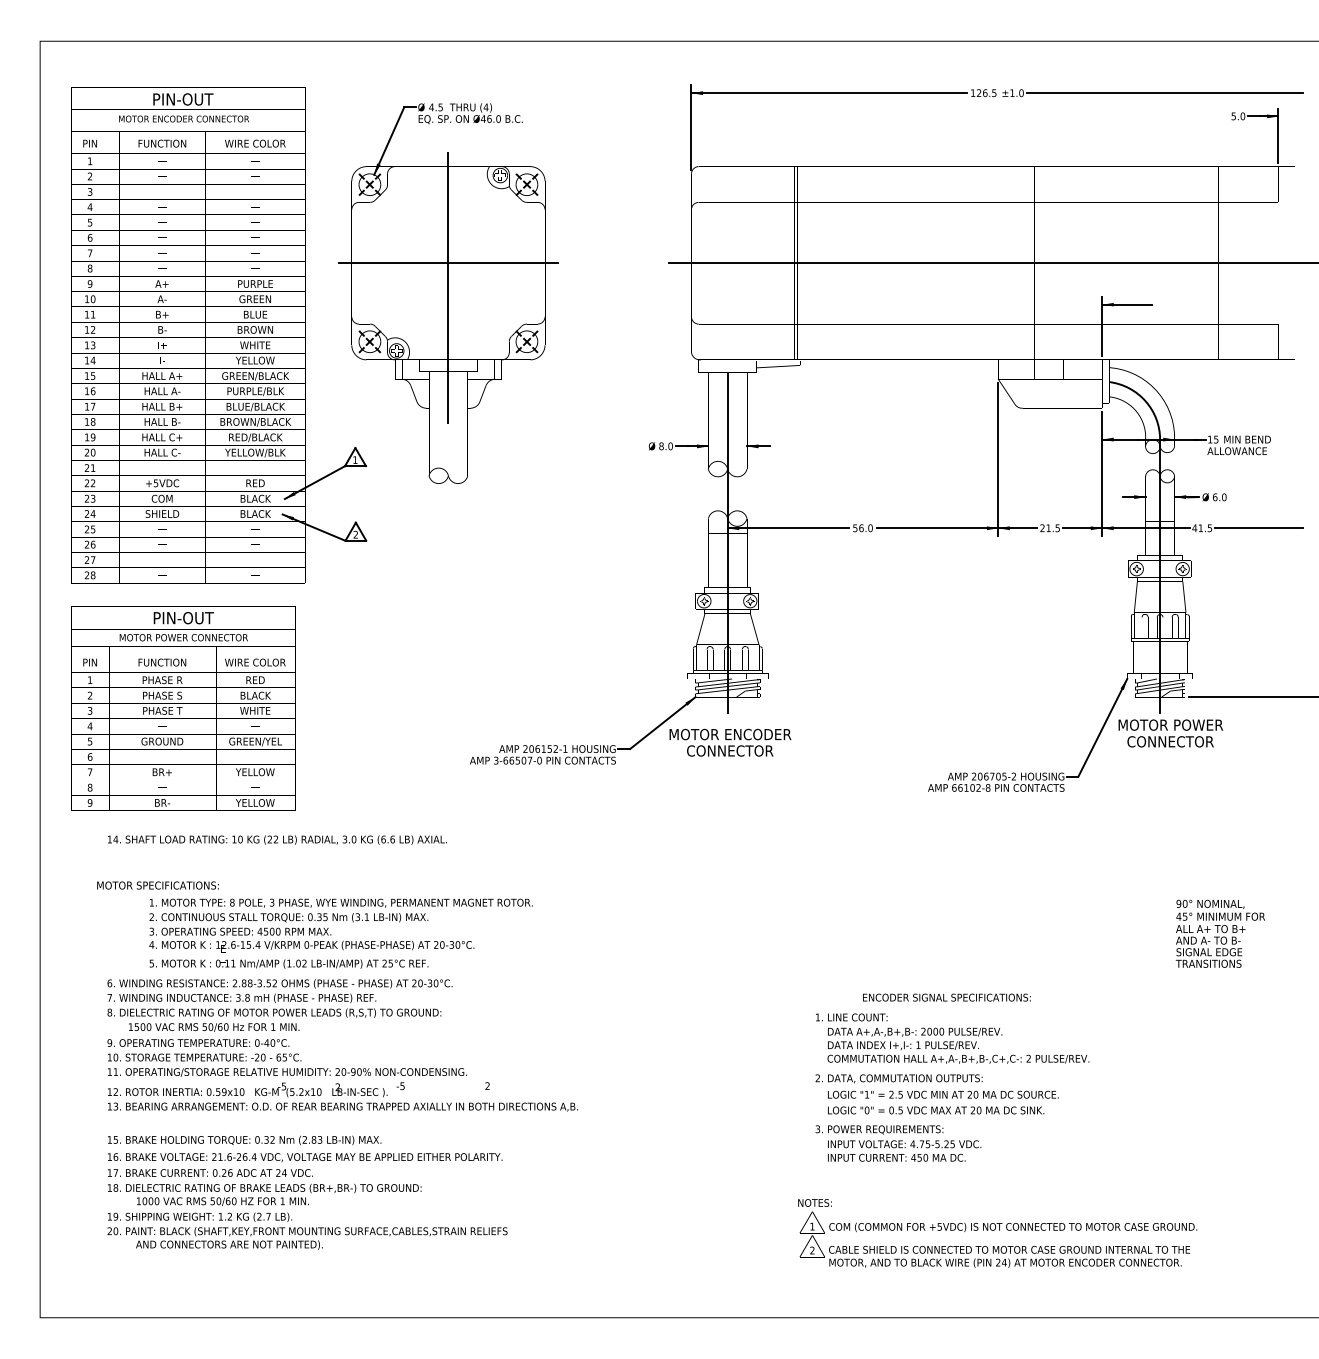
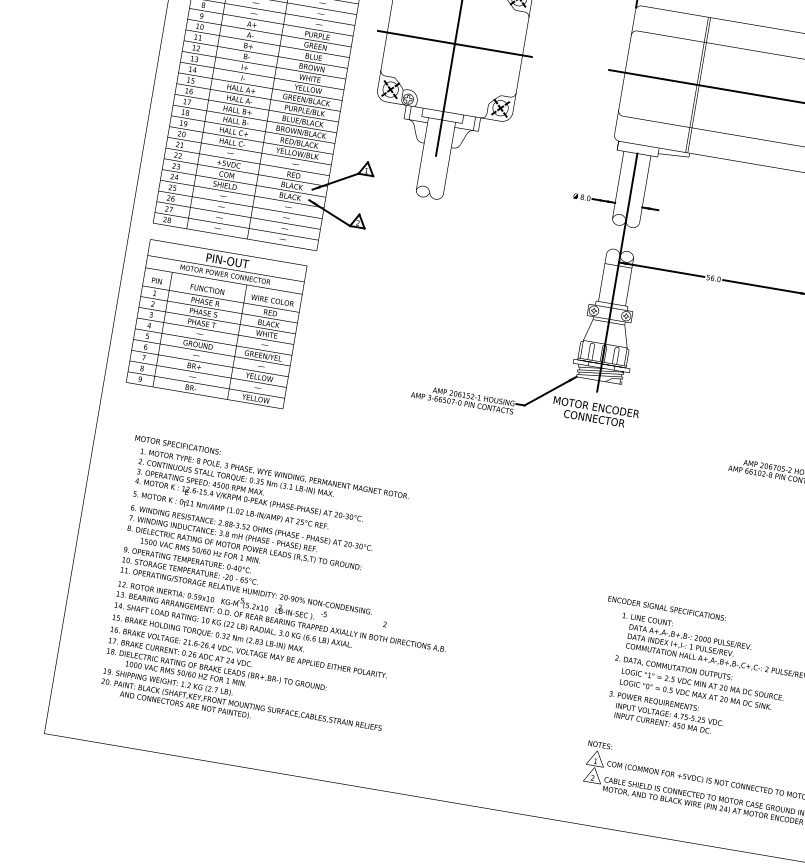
text: (277, 839) -> (233, 625), moved
text: (340, 933) -> (270, 495), moved
text: (946, 997) -> (666, 608), moved

